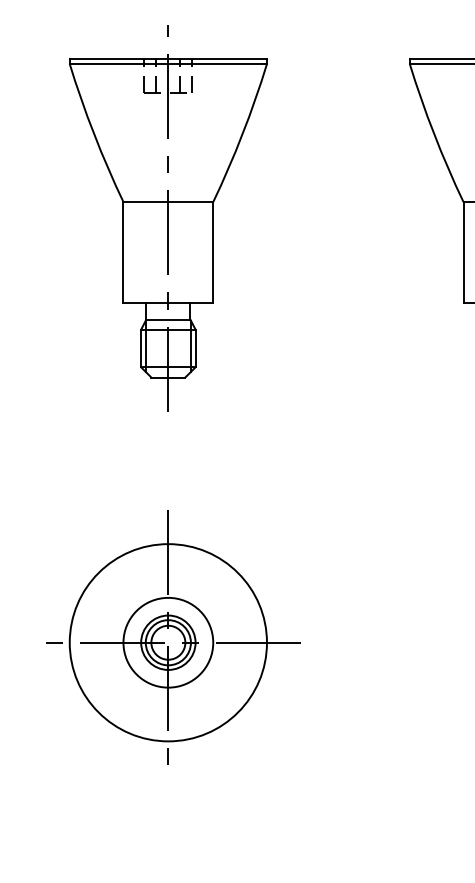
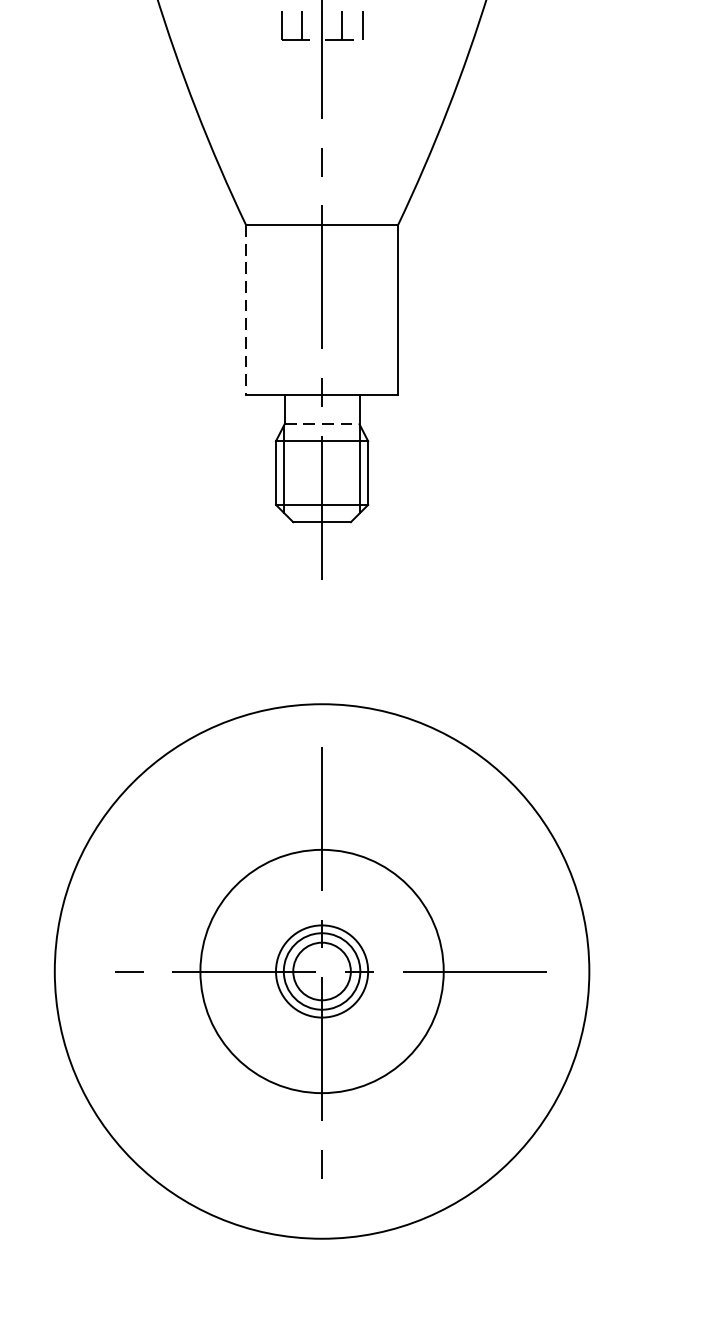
line: (123, 252) -> (246, 310), solid -> dashed
line: (168, 319) -> (322, 423), solid -> dashed
circle: (167, 642) -> (320, 971), size x1.6
circle: (168, 642) -> (322, 971), size x1.6

